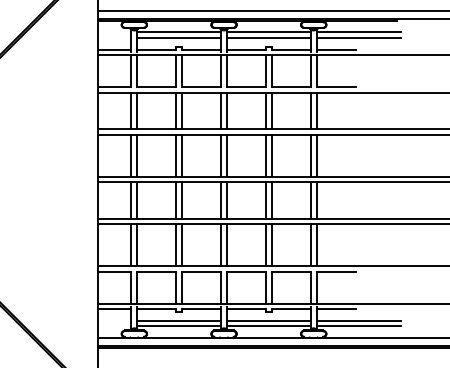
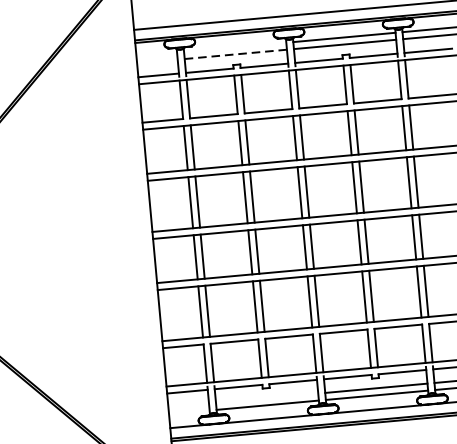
line: (179, 32) -> (235, 47), removed
line: (179, 38) -> (236, 54), solid -> dashed
line: (179, 320) -> (267, 398), removed

